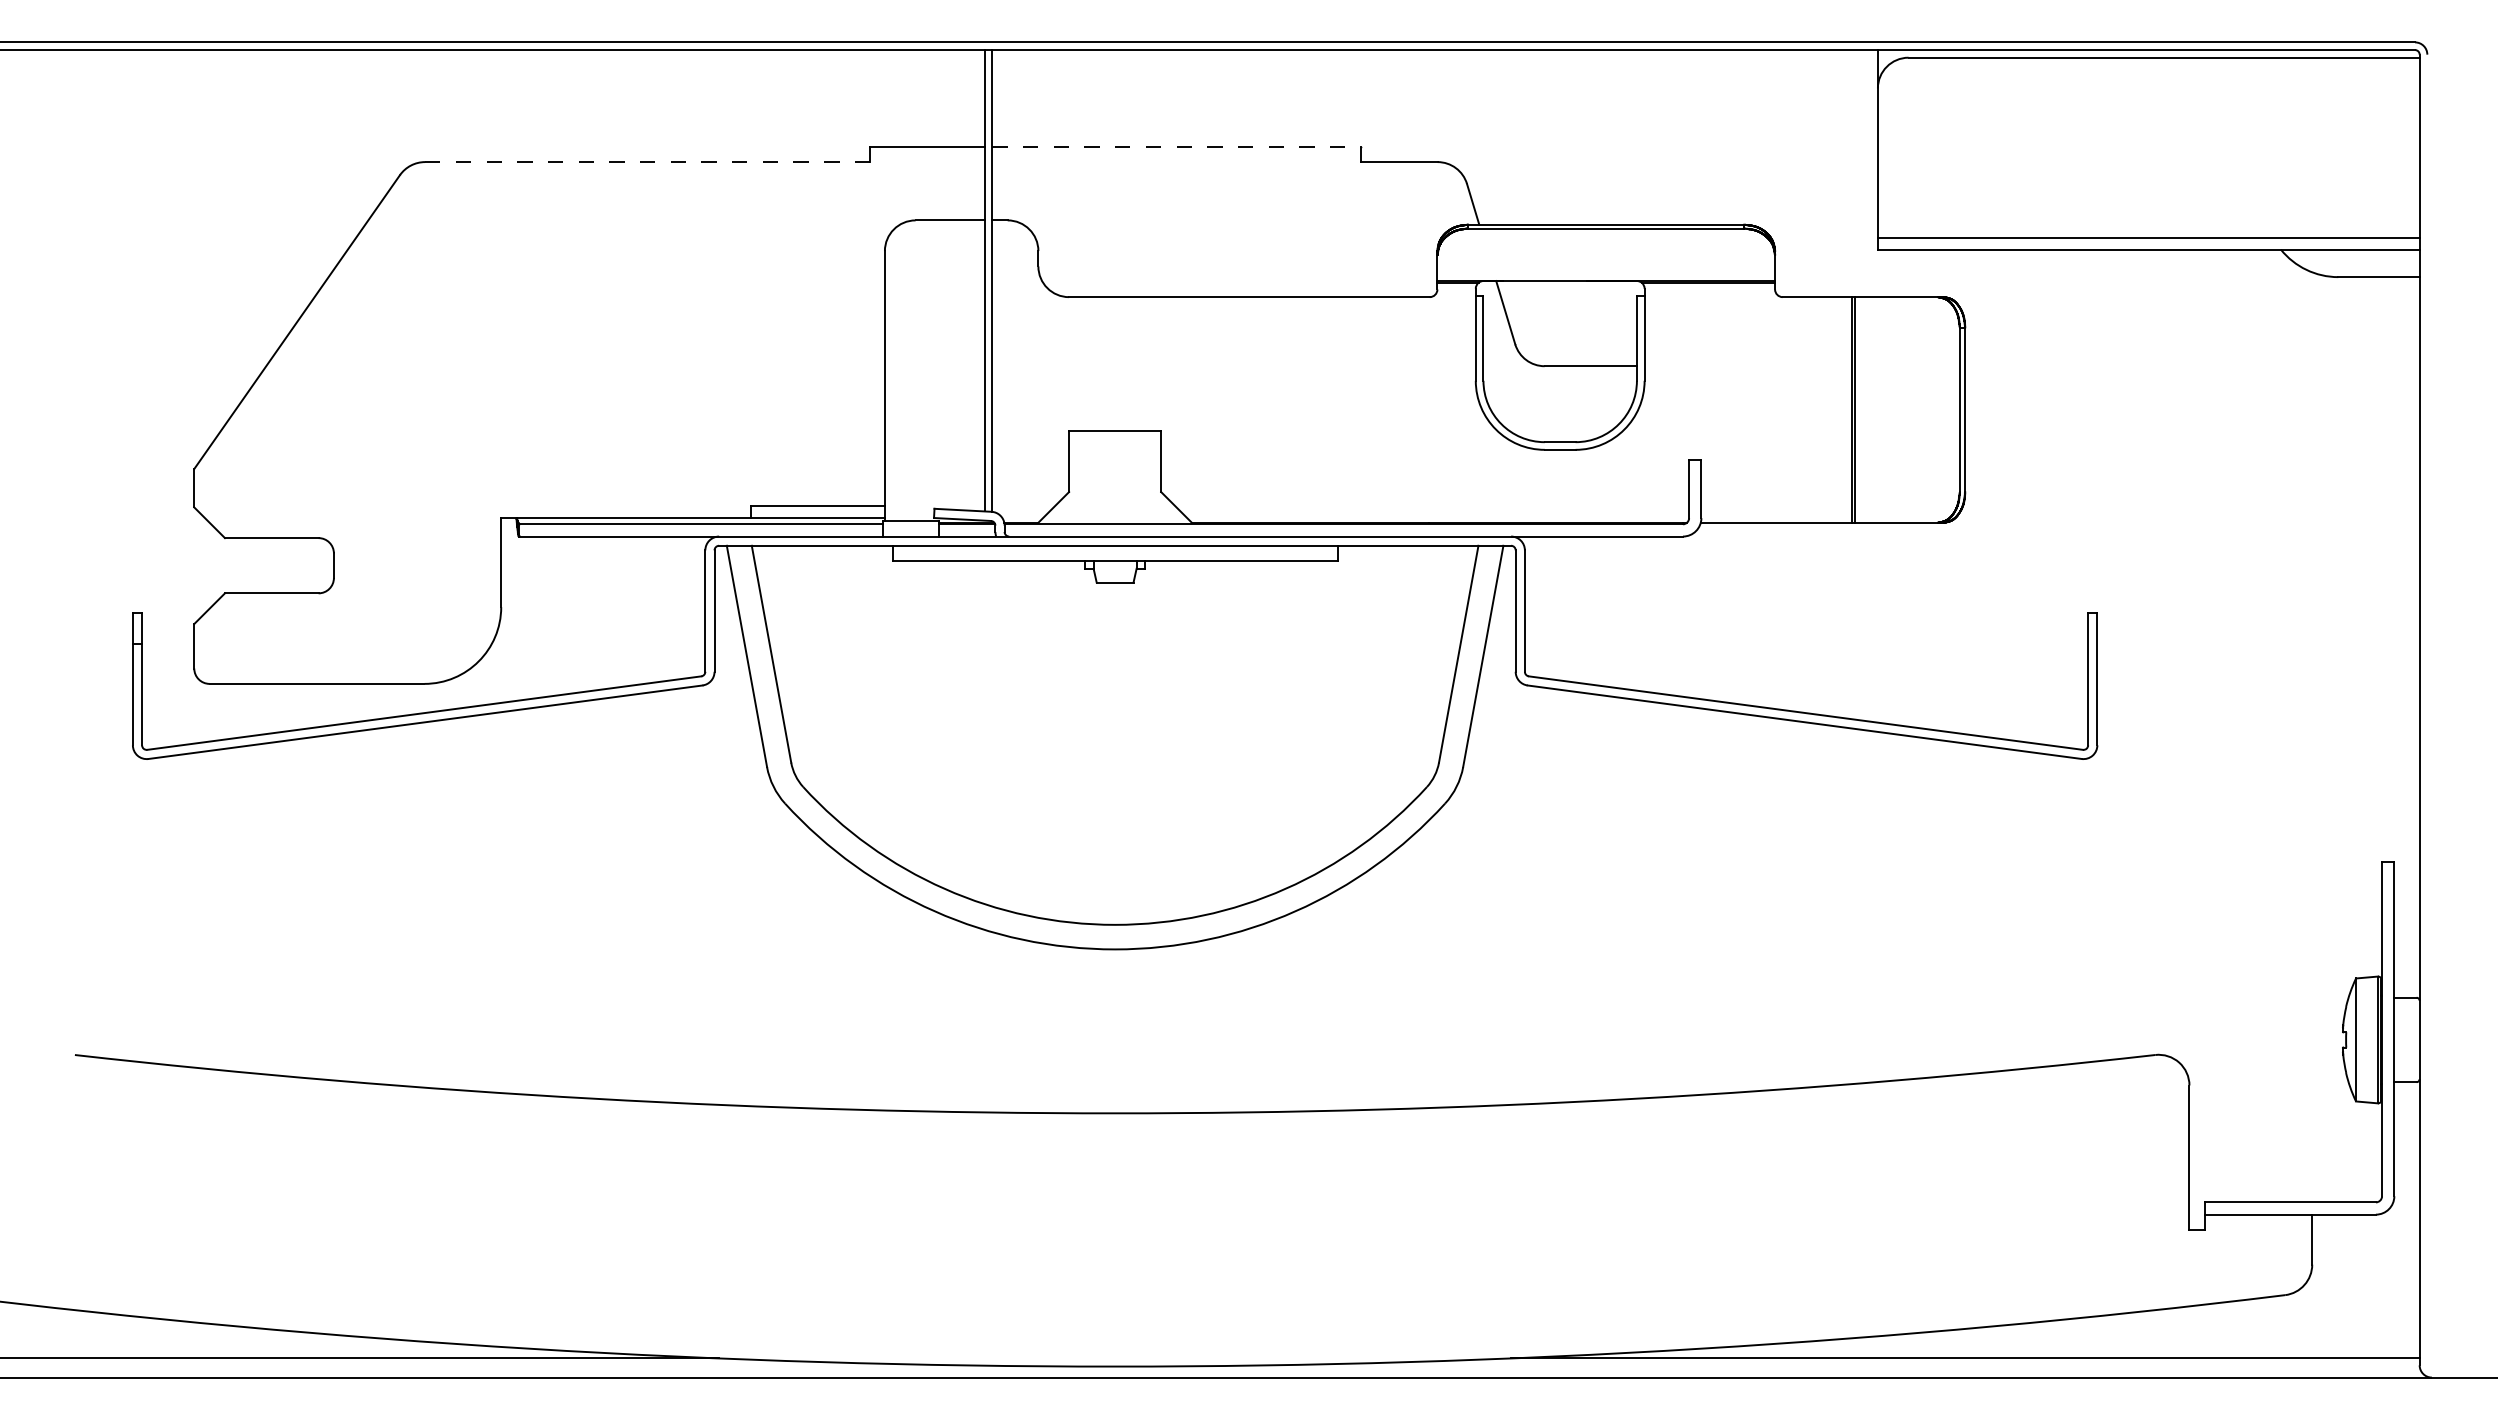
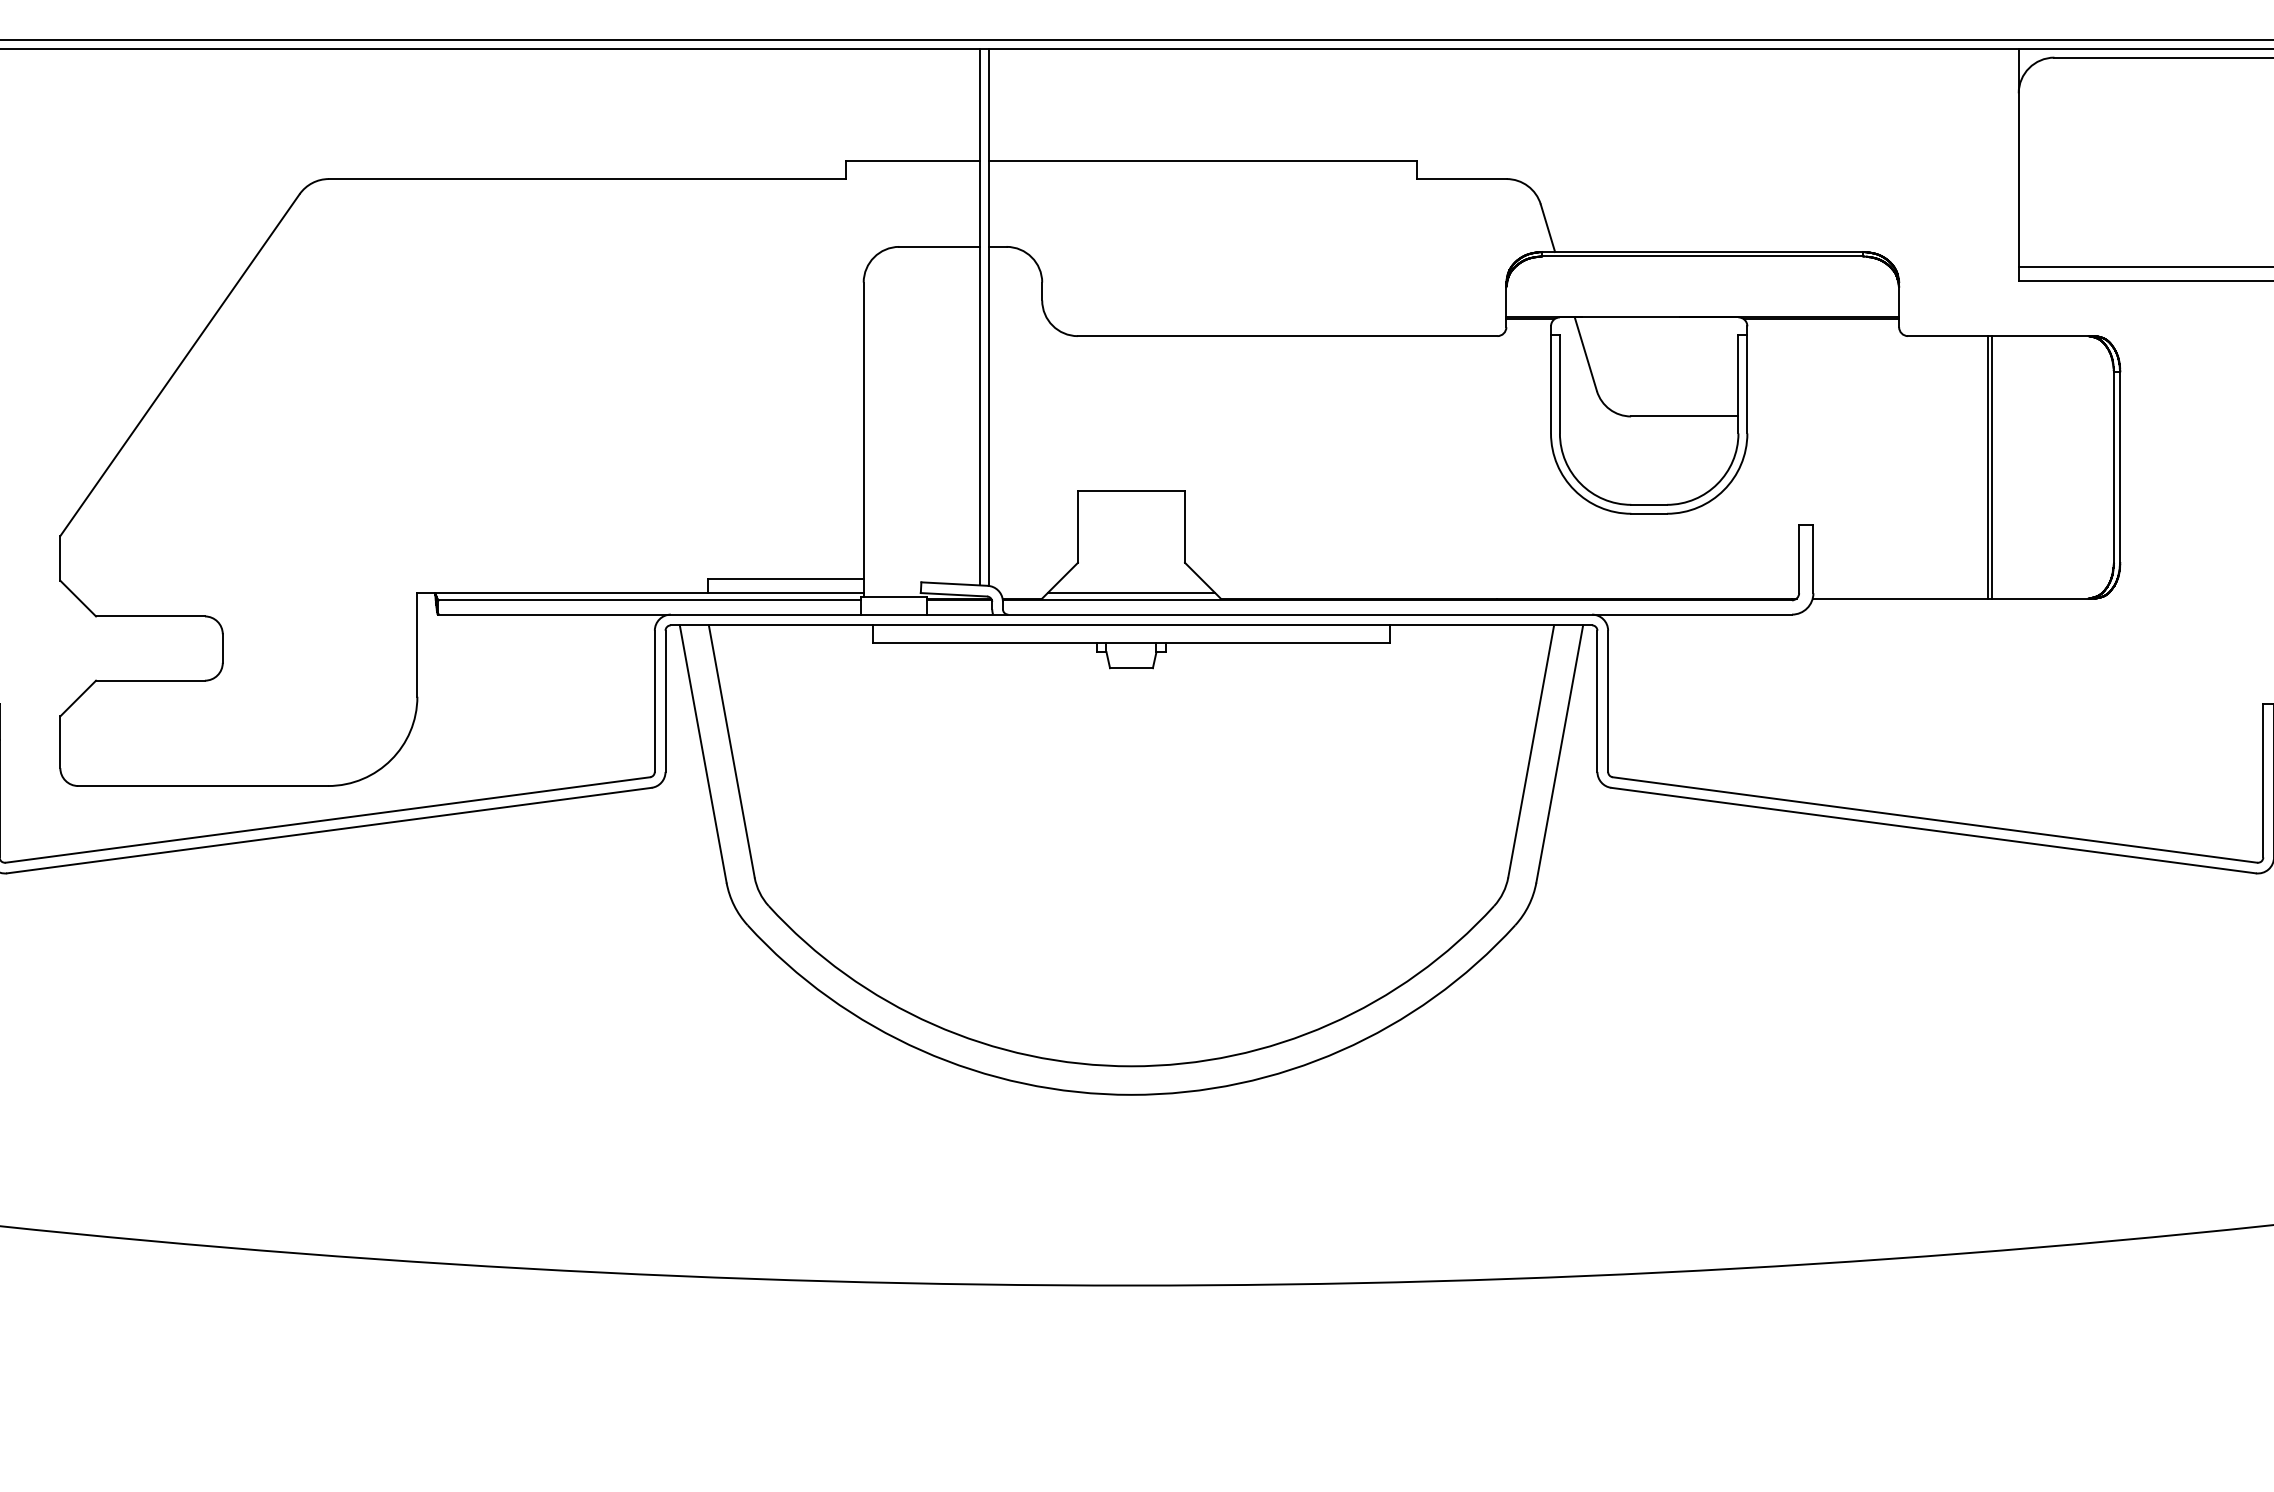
line: (1177, 146) -> (1204, 160), dashed -> solid
line: (647, 162) -> (587, 179), dashed -> solid
line: (1114, 518) -> (1130, 593), added

